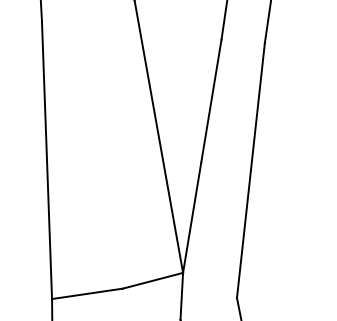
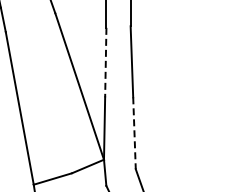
line: (210, 100) -> (105, 62), solid -> dashed
line: (243, 234) -> (134, 133), solid -> dashed

